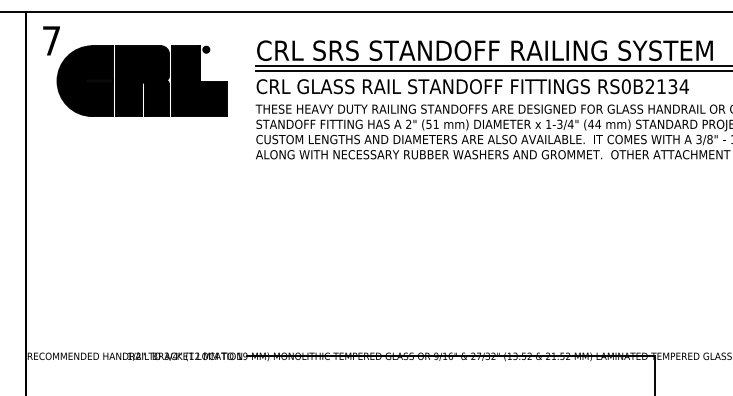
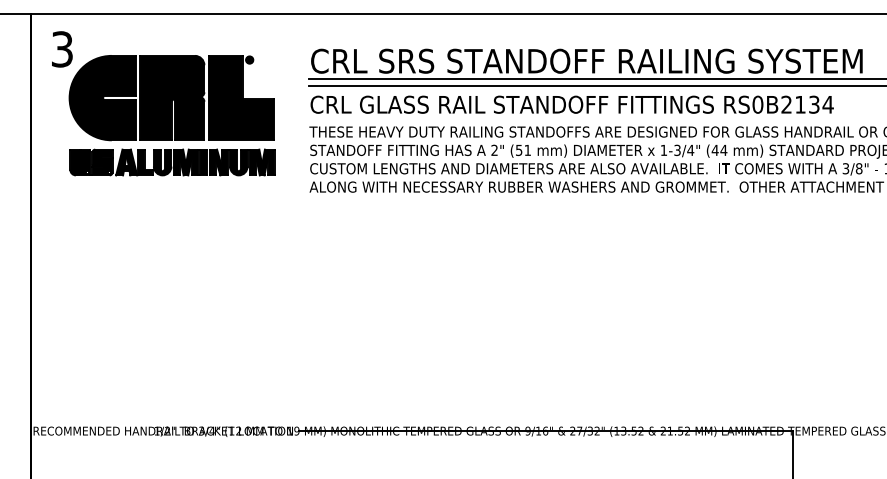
text: (51, 41) -> (62, 49), 7 -> 3
part: (142, 134) -> (172, 162), added

